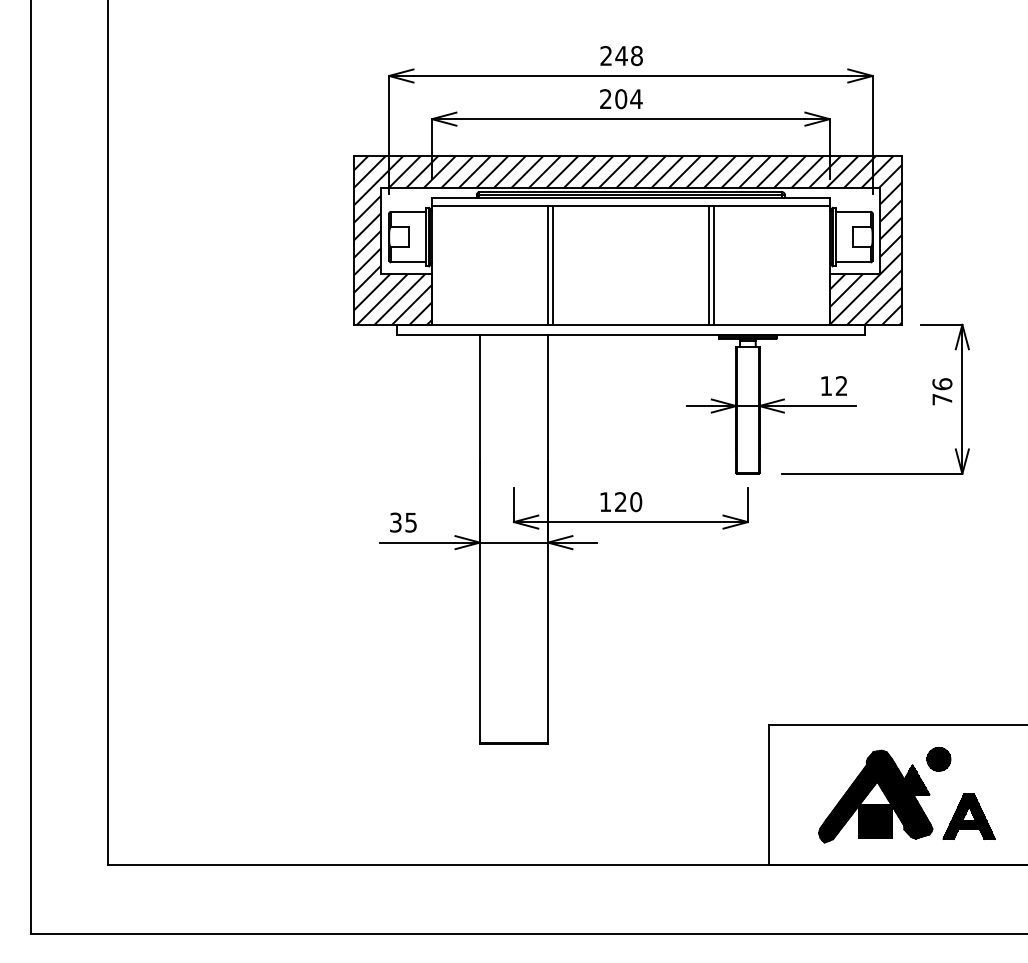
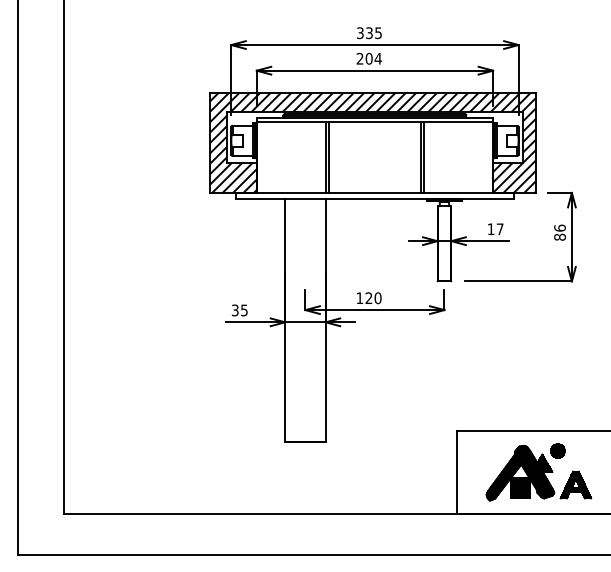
text: (621, 56) -> (369, 33), 248 -> 335
text: (840, 384) -> (499, 228), 12 -> 17
text: (941, 398) -> (559, 236), 76 -> 86

